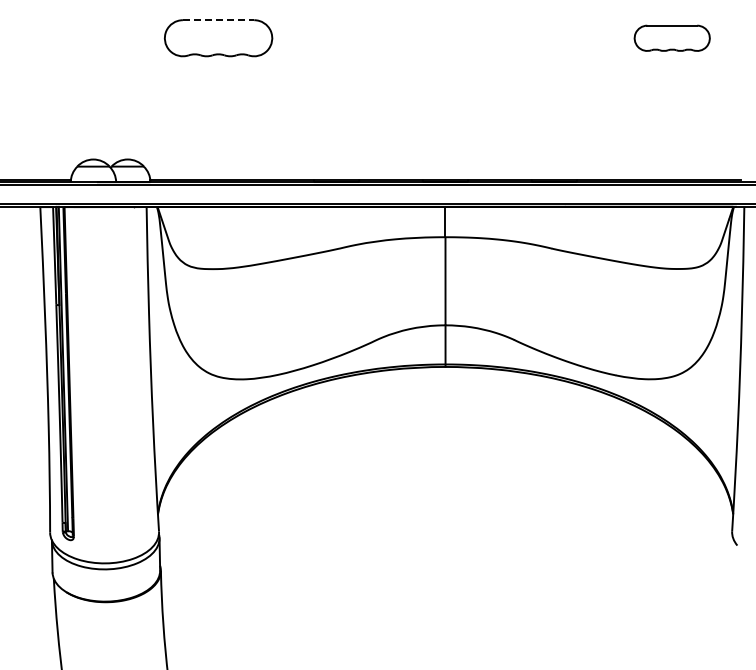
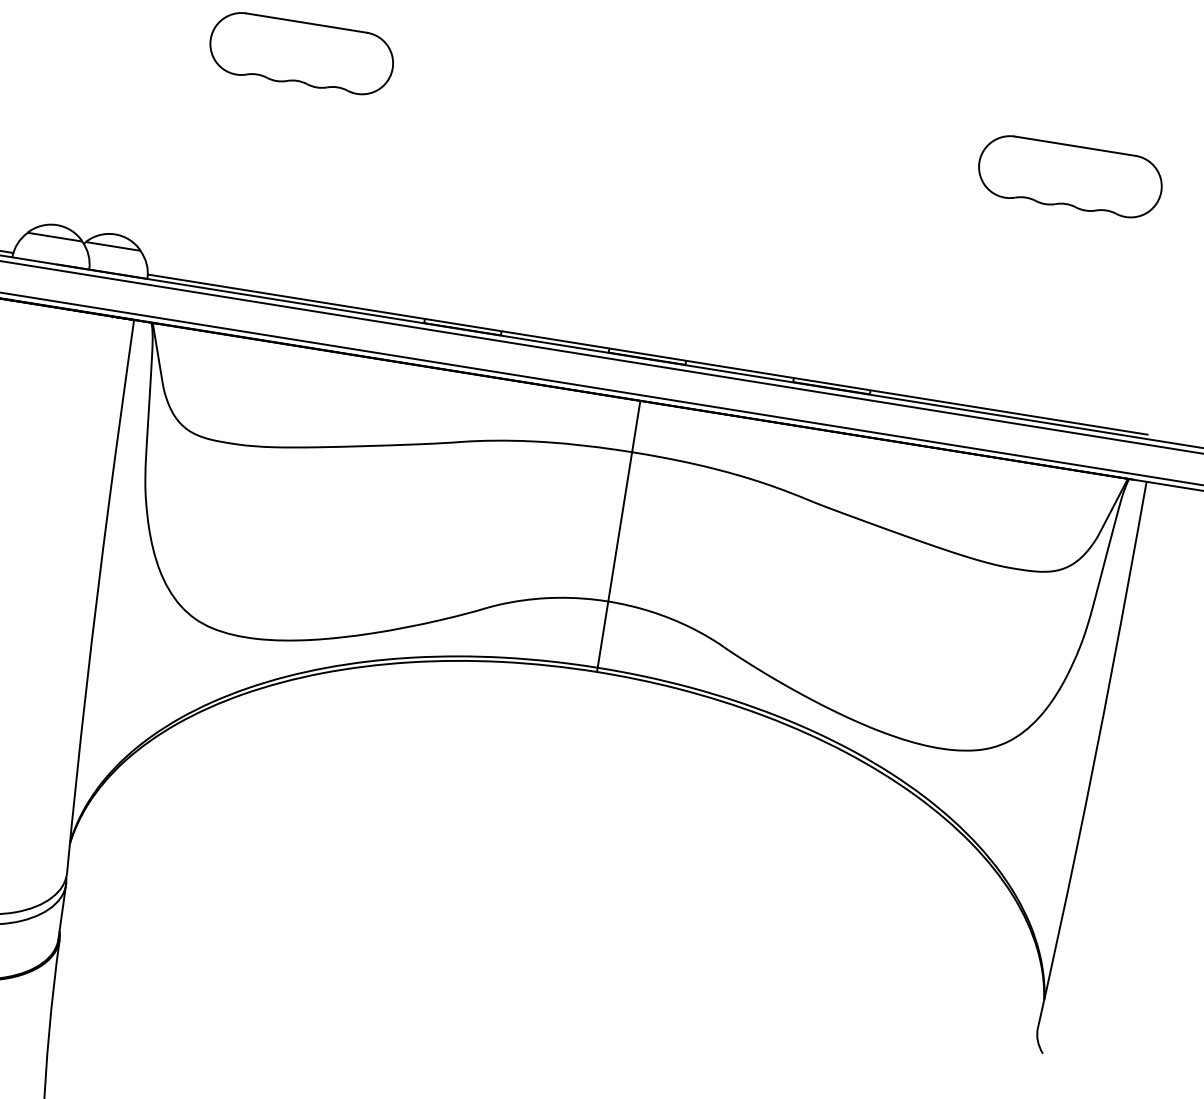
line: (218, 20) -> (306, 23), dashed -> solid
part: (671, 38) -> (1068, 176), size x1.43

